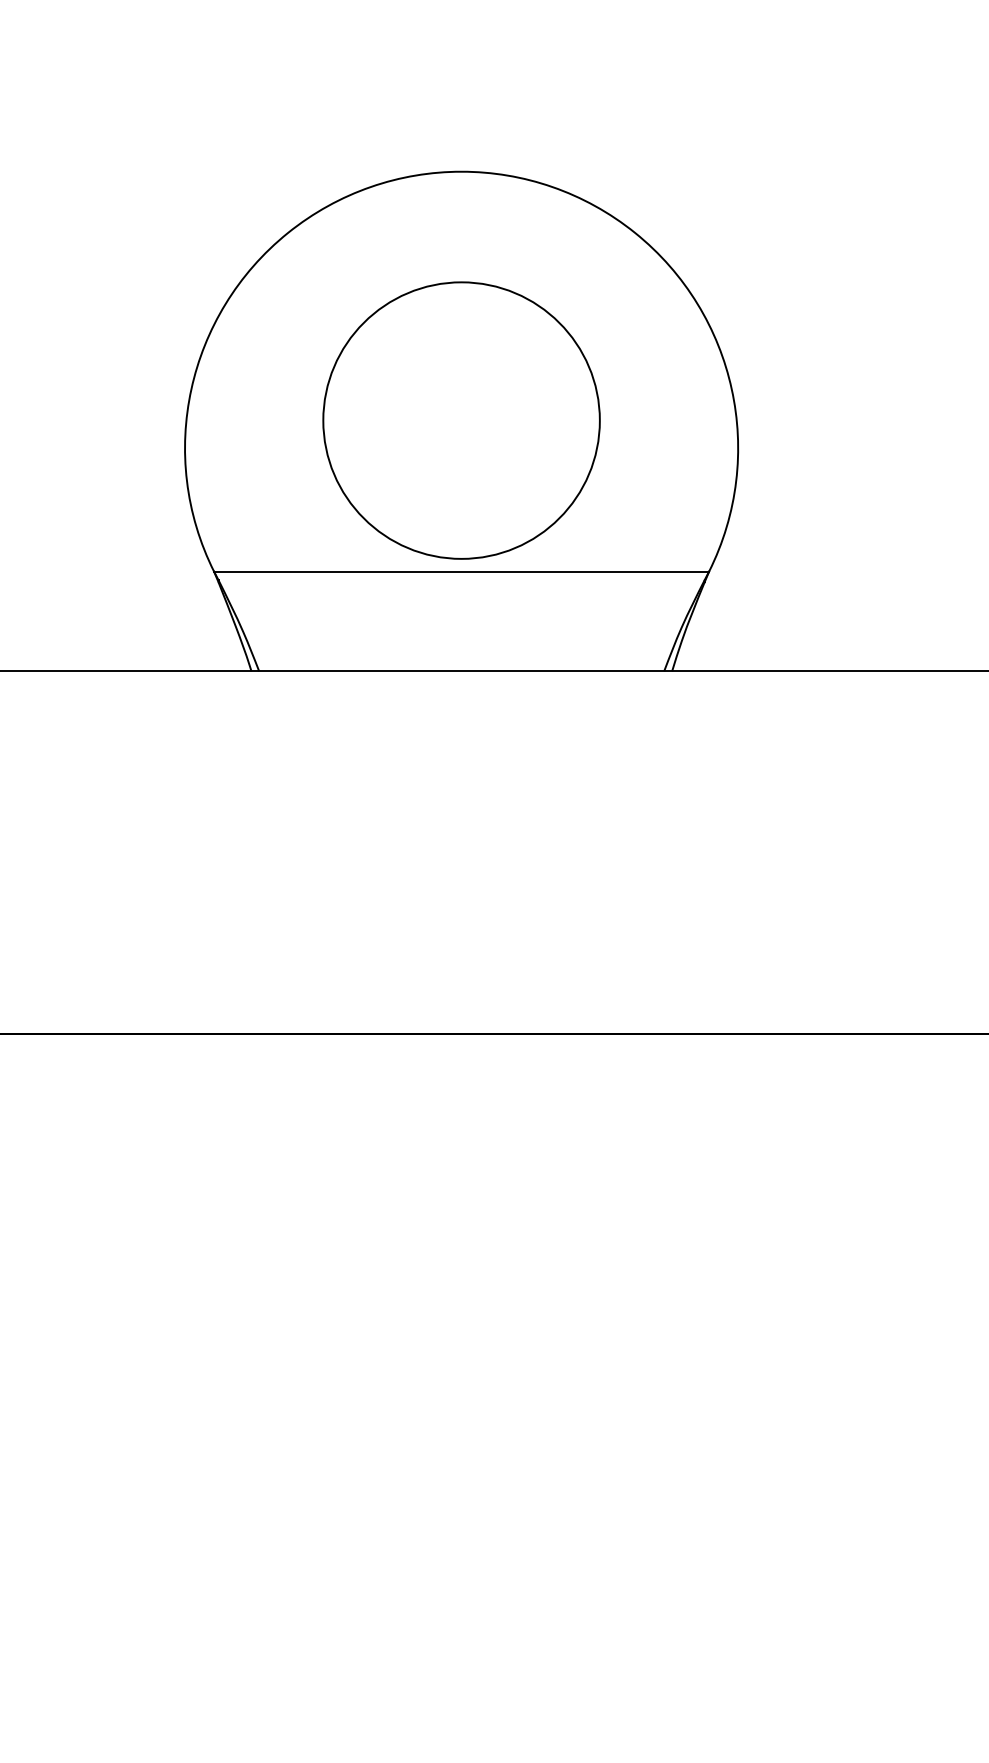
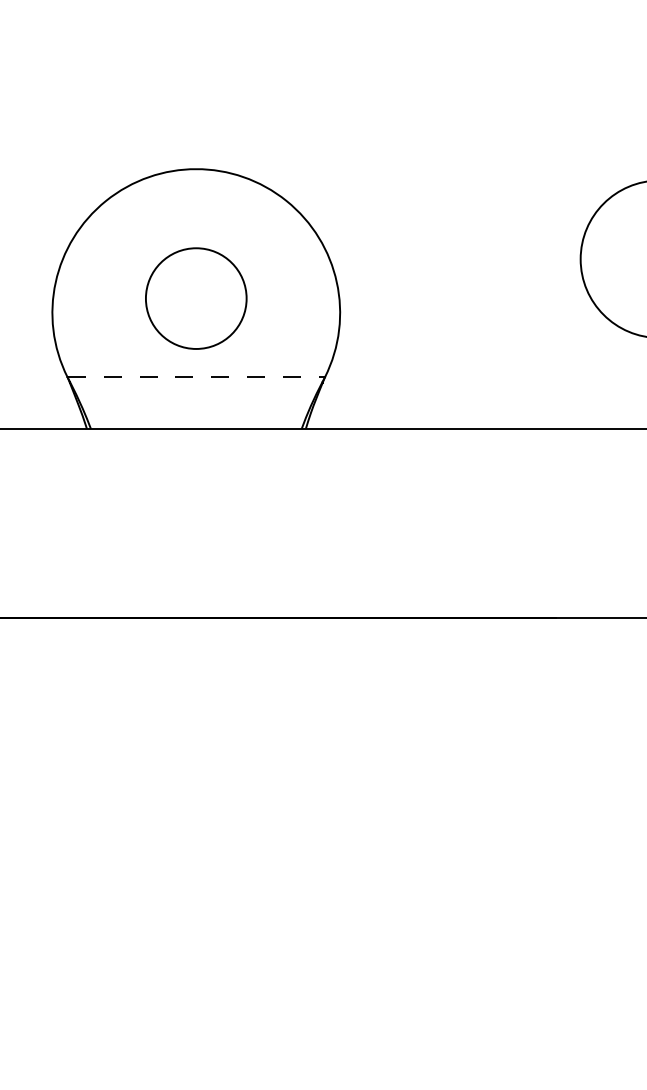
circle: (462, 420) -> (196, 298), size x0.7
line: (462, 572) -> (196, 377), solid -> dashed

